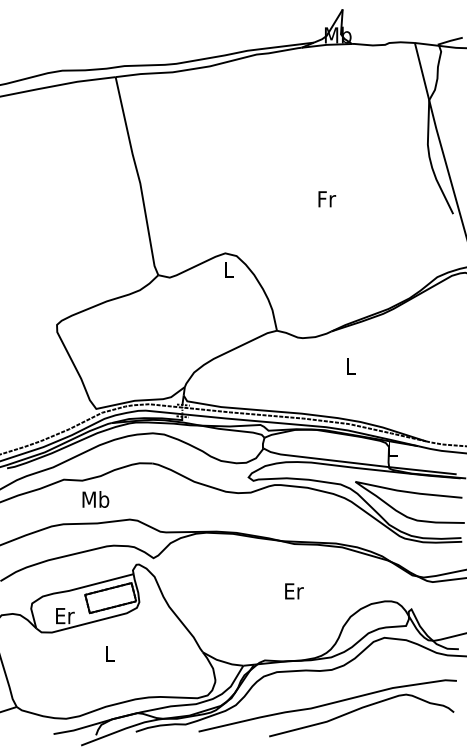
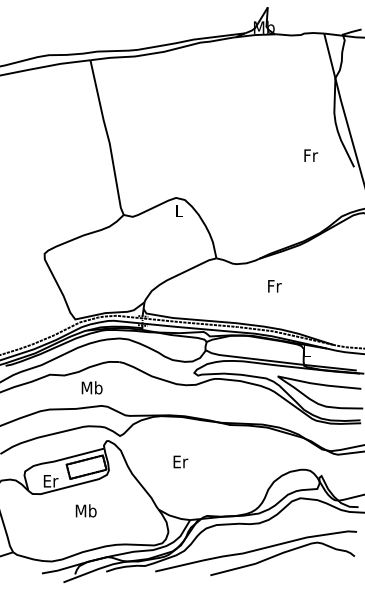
text: (327, 199) -> (311, 155), moved
text: (351, 366) -> (274, 286), L -> Fr
text: (95, 499) -> (91, 387), moved
text: (294, 591) -> (180, 462), moved
text: (110, 653) -> (86, 510), L -> Mb

